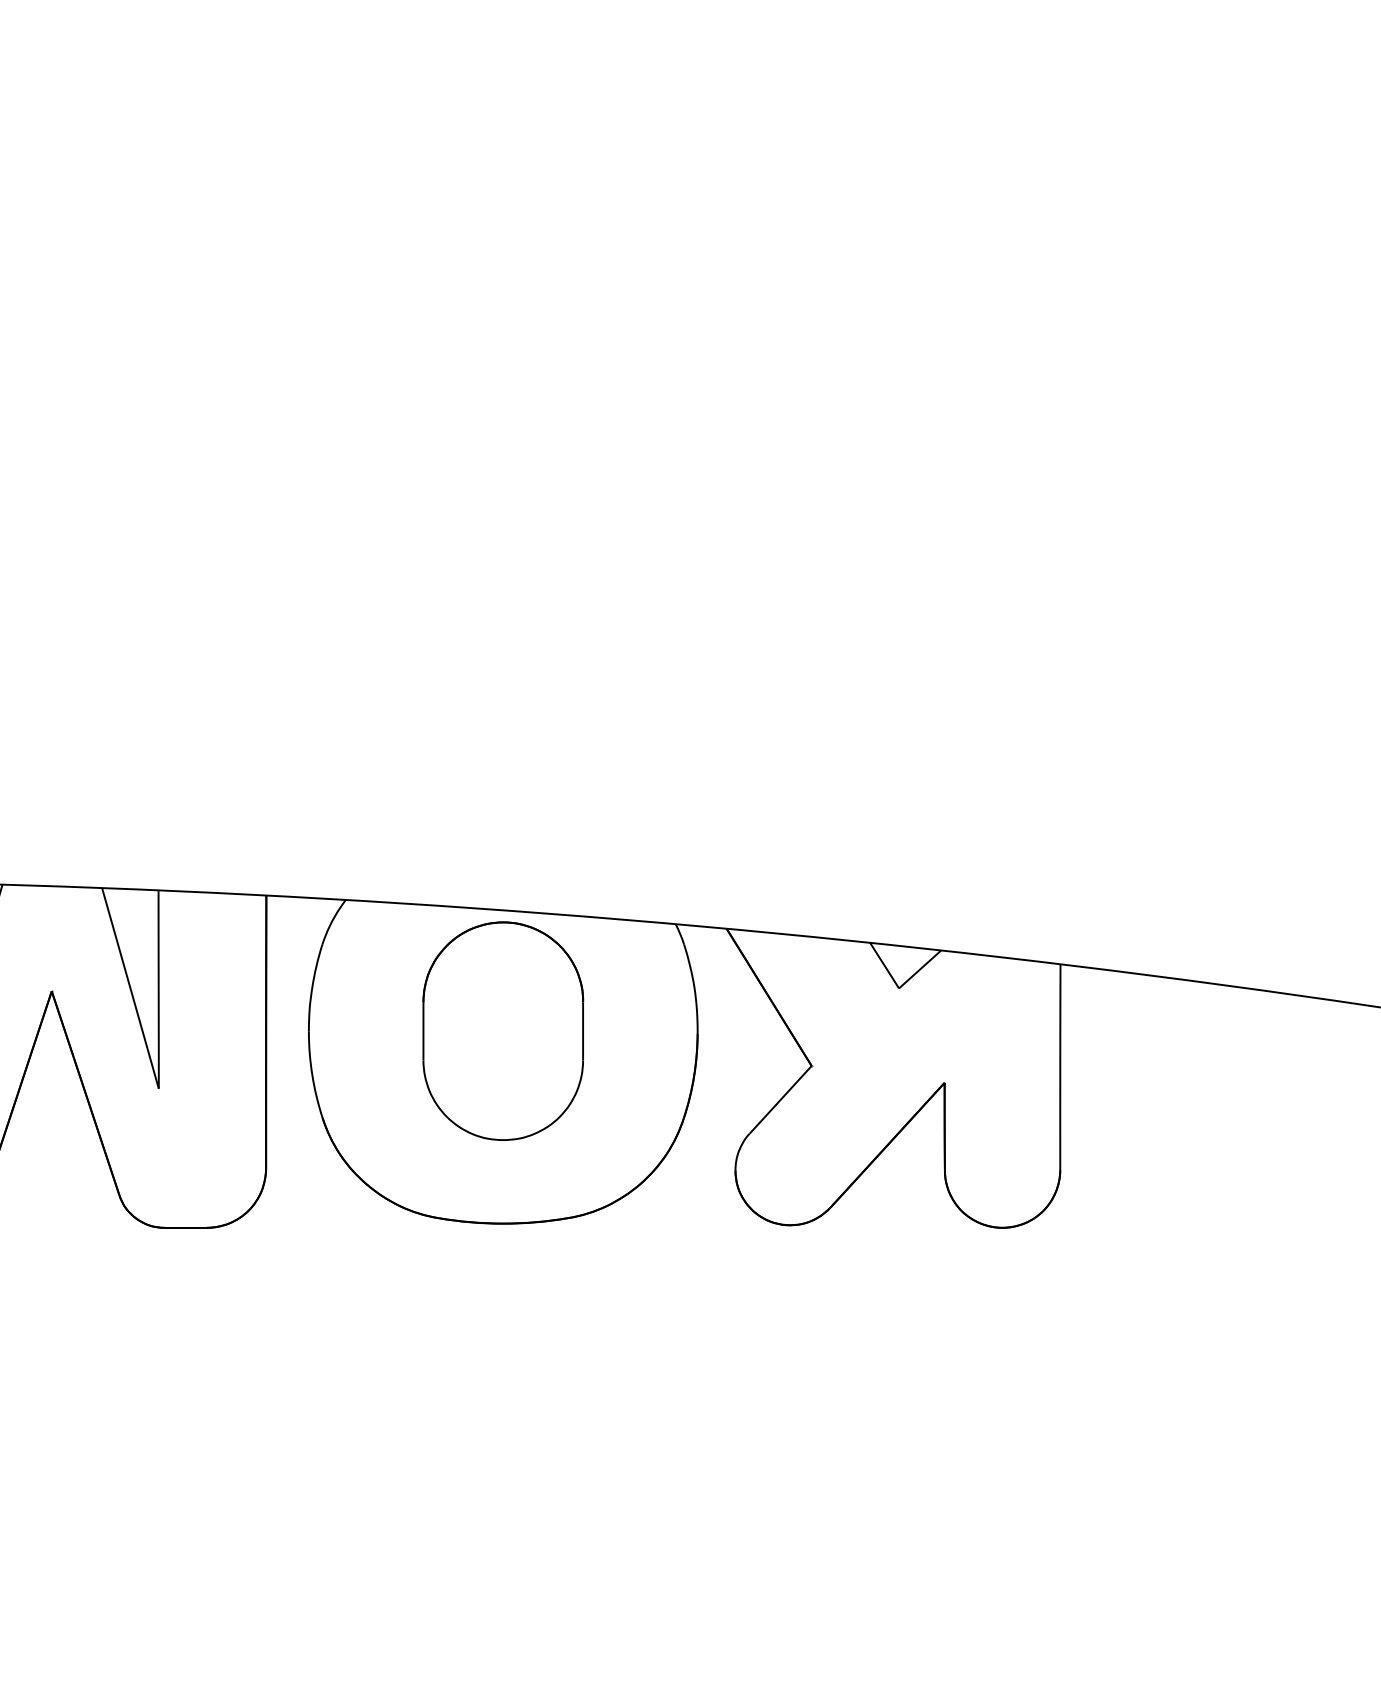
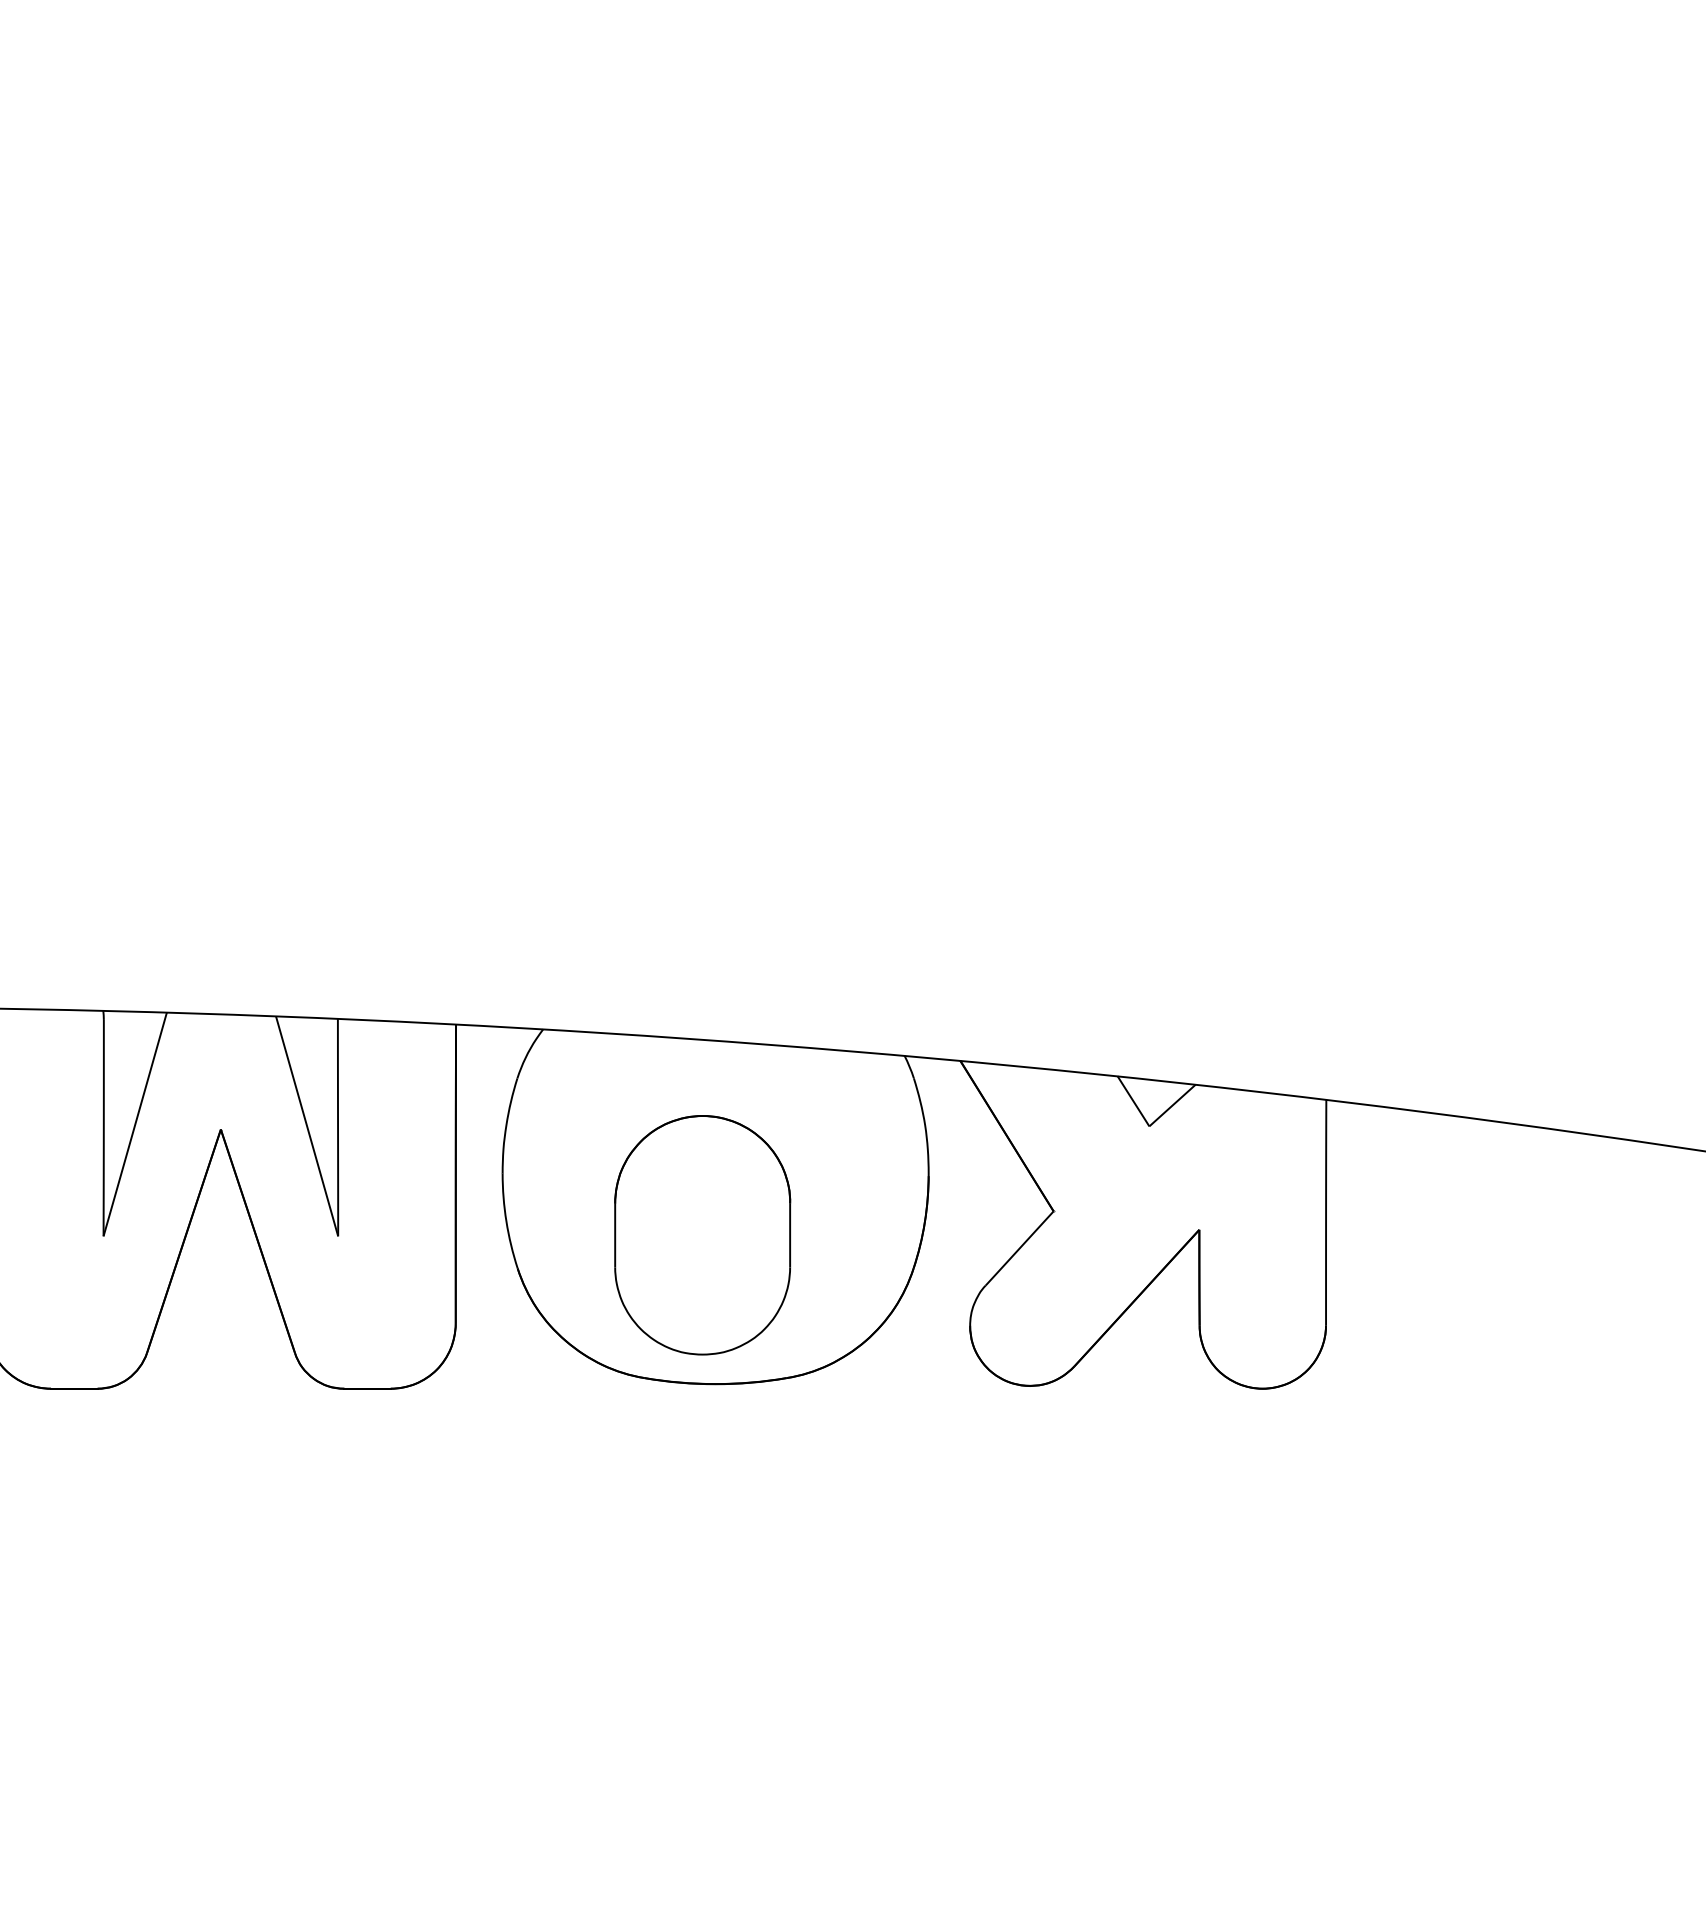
part: (503, 1031) -> (702, 1235), moved

